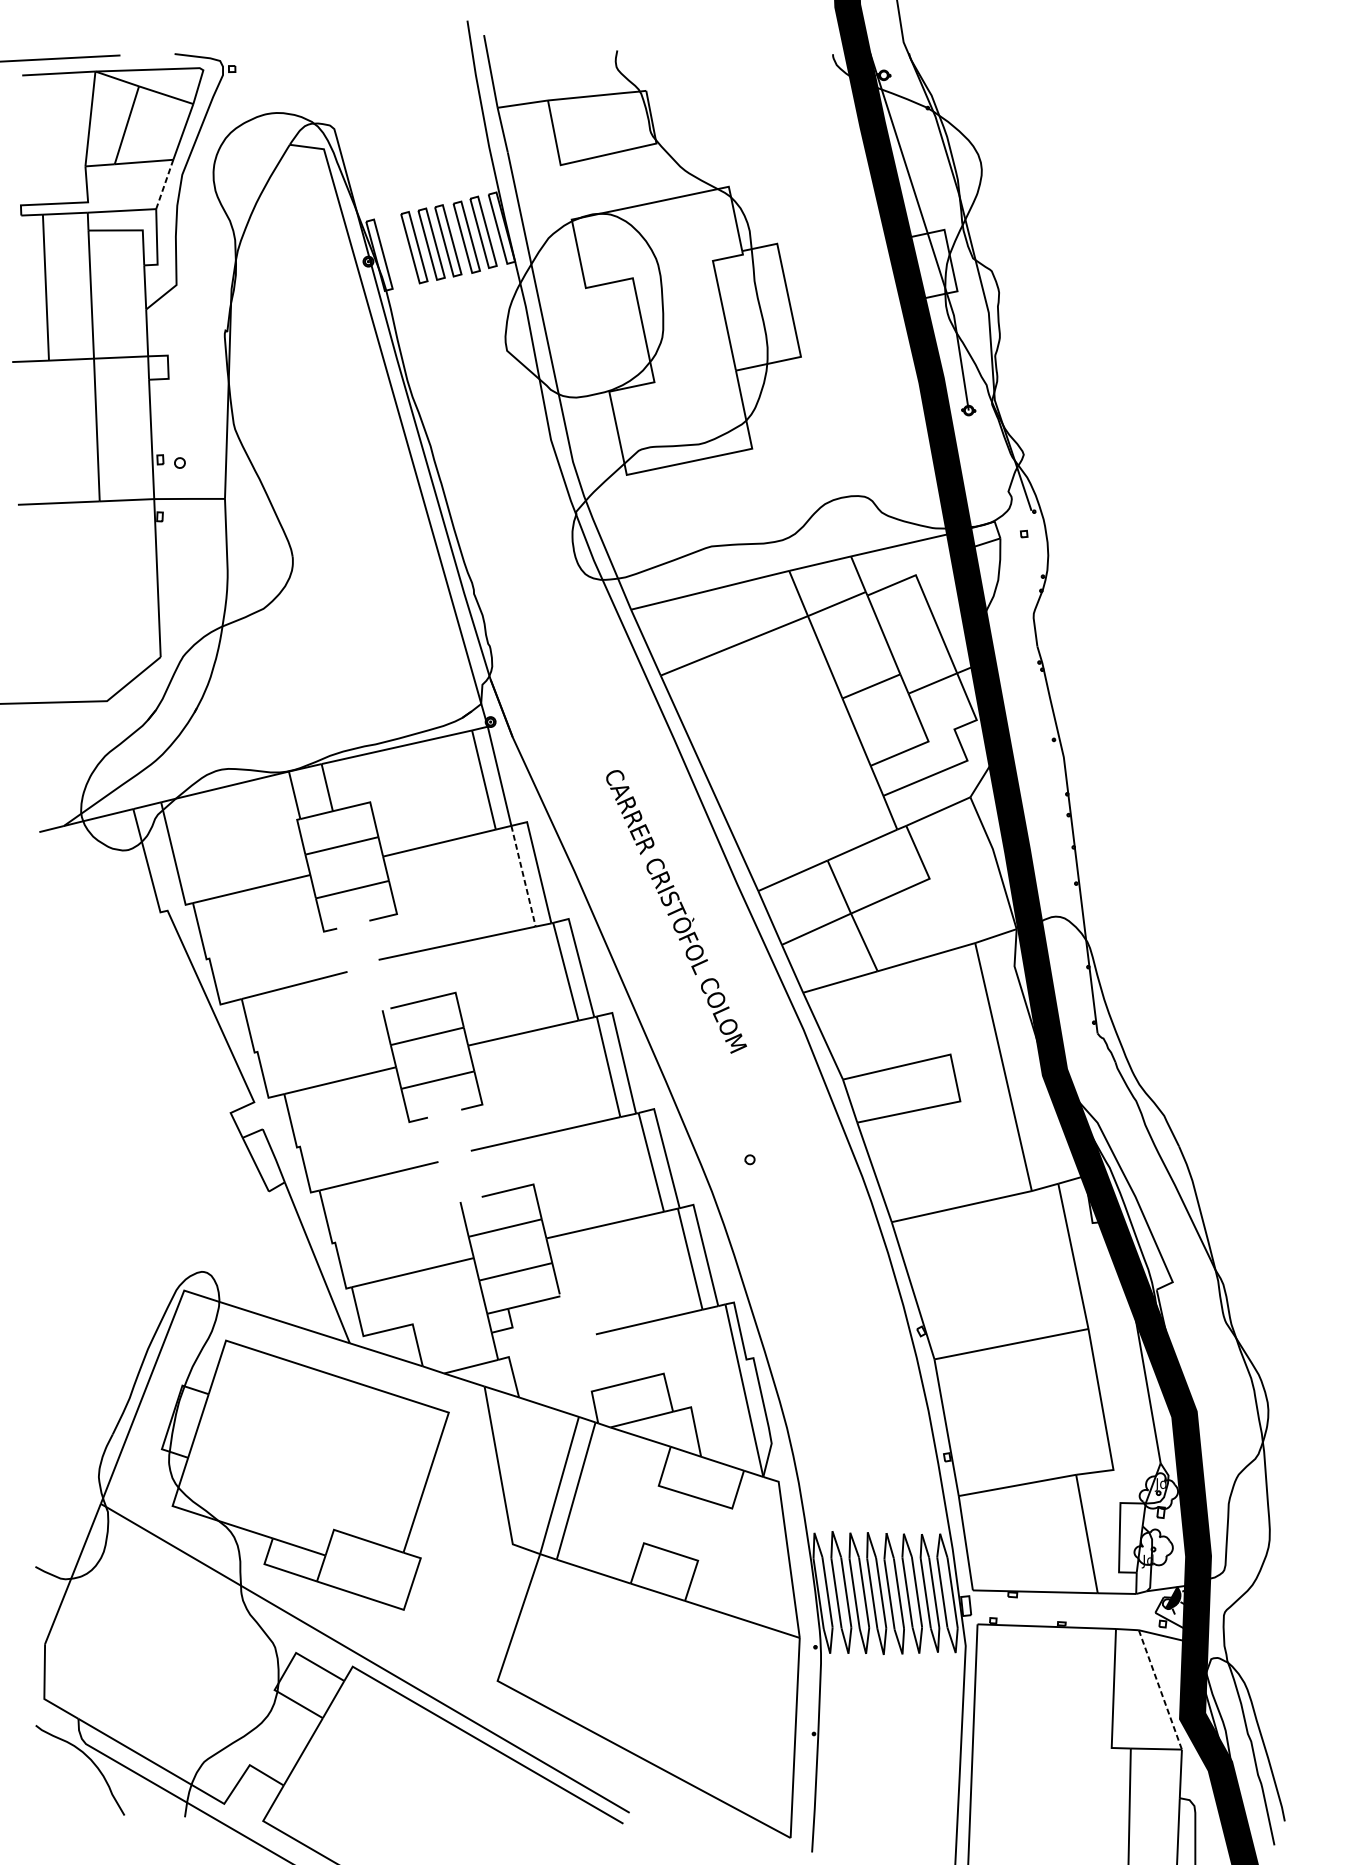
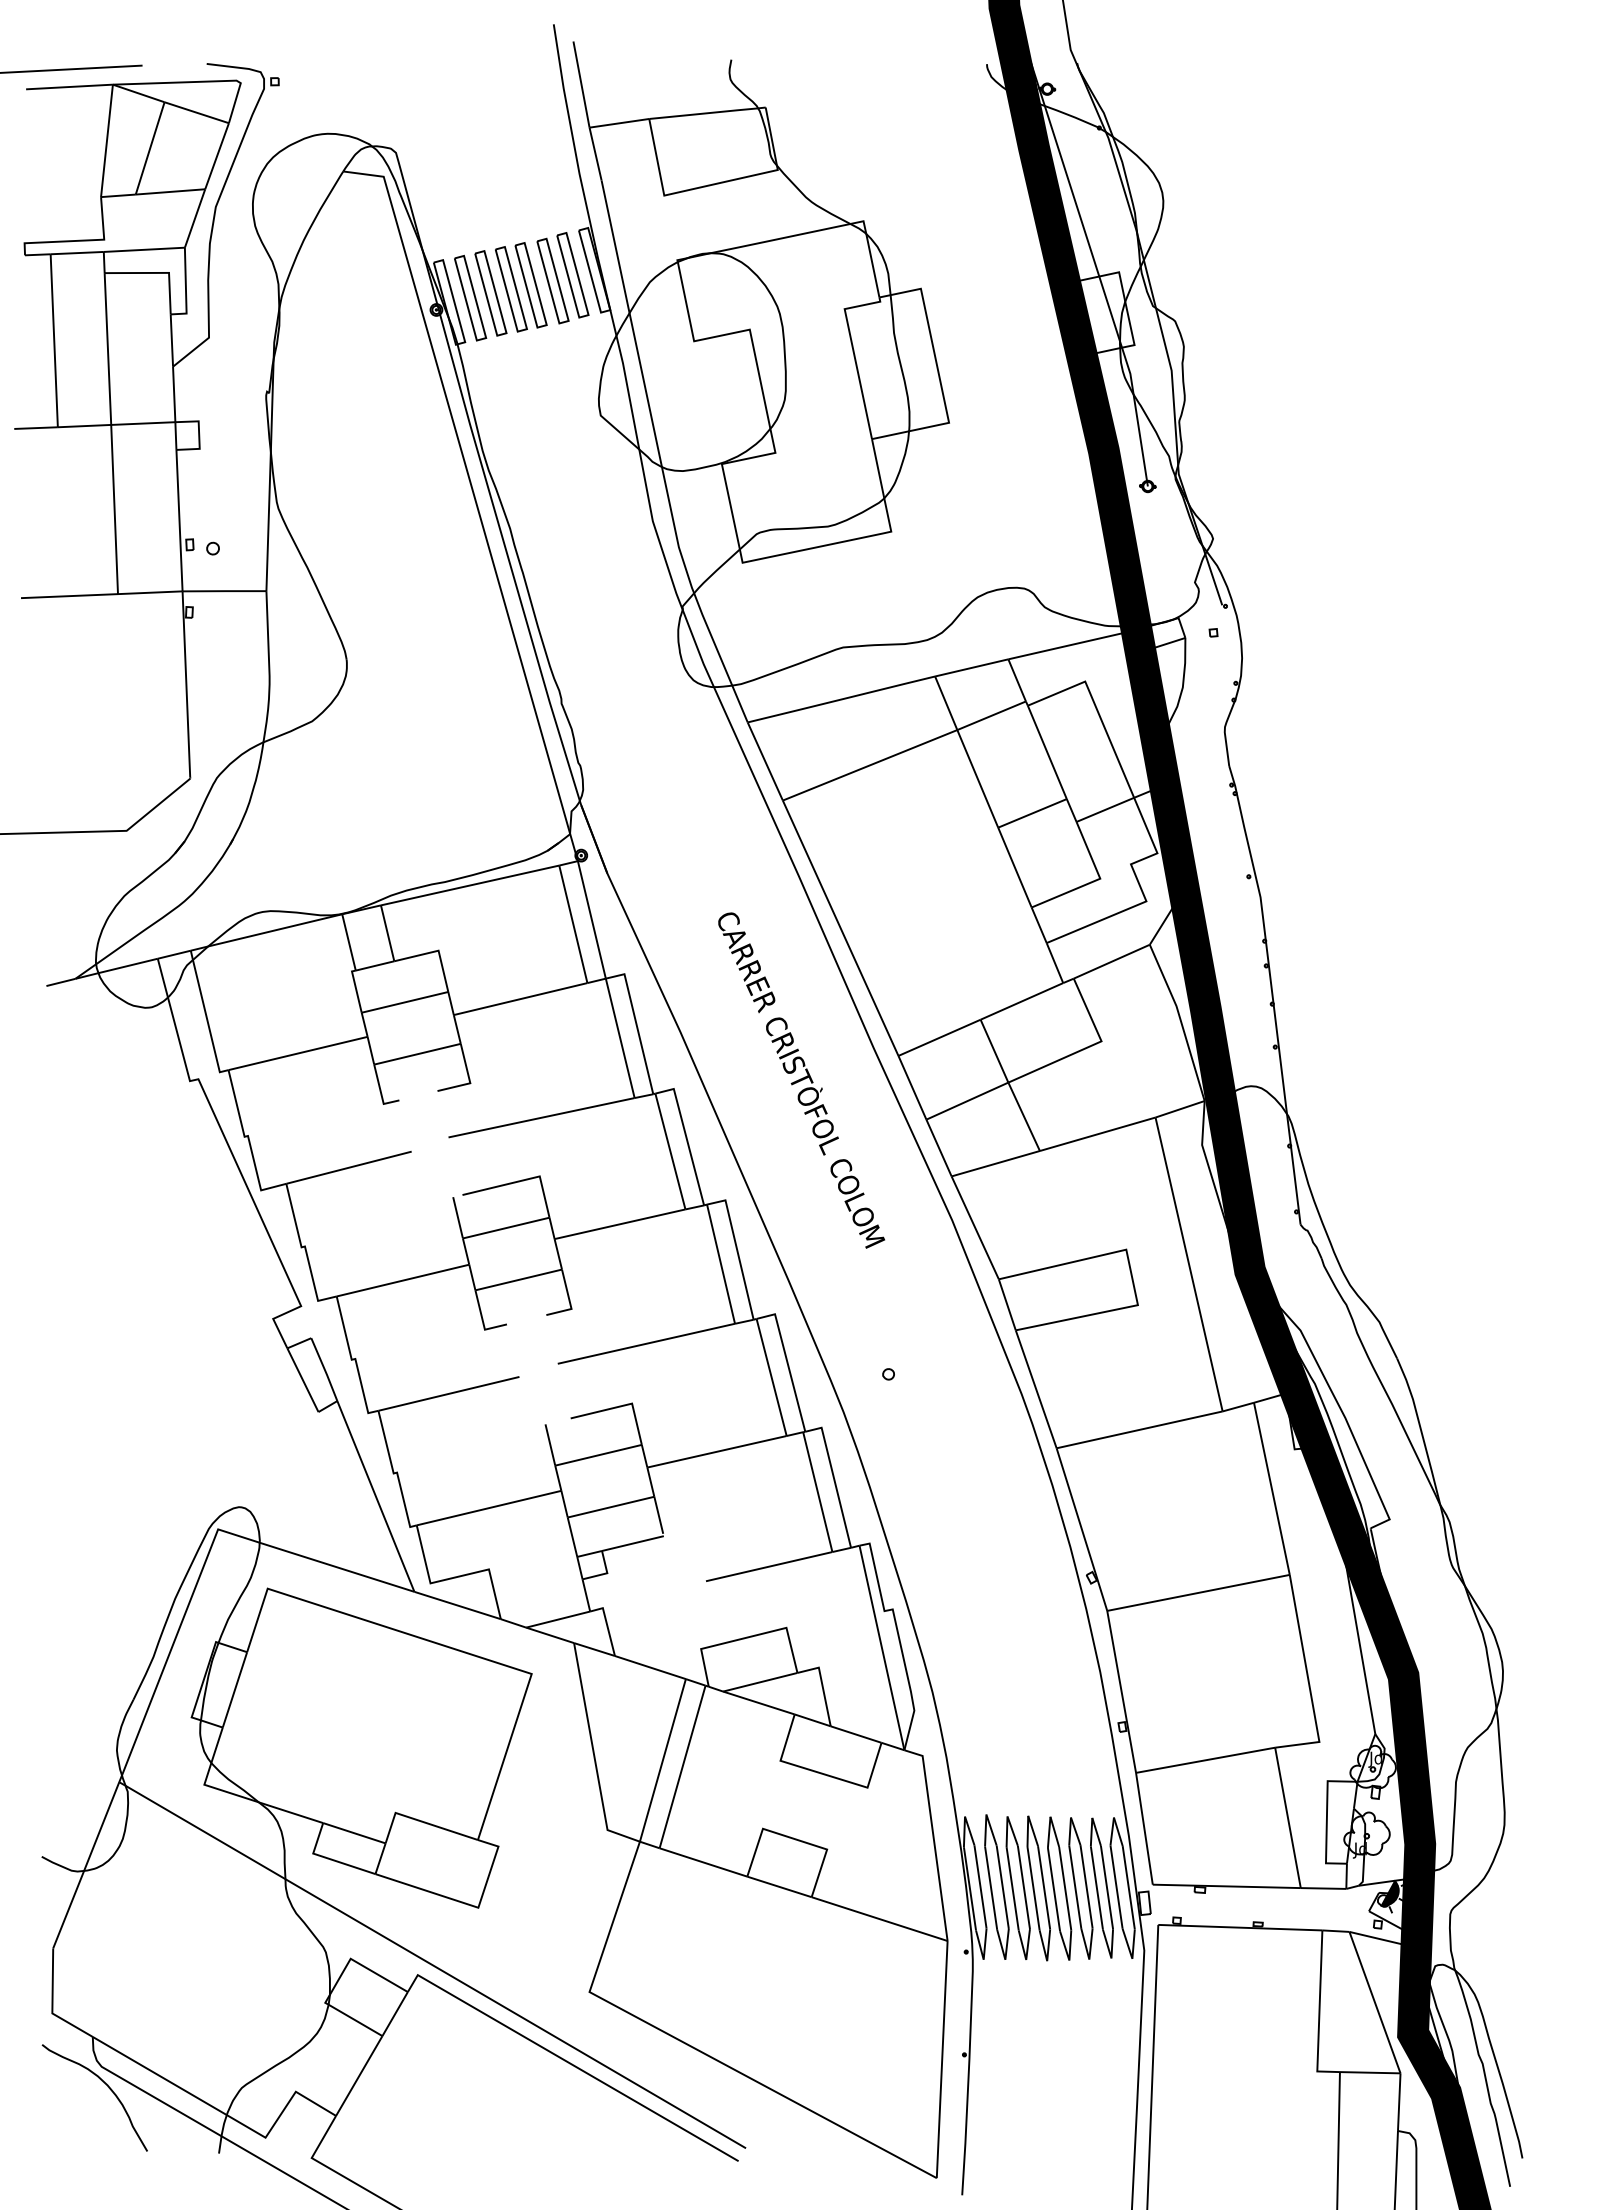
line: (165, 184) -> (195, 218), dashed -> solid
part: (397, 251) -> (470, 297), added
line: (523, 876) -> (620, 1038), dashed -> solid
line: (1160, 1690) -> (1375, 2003), dashed -> solid

